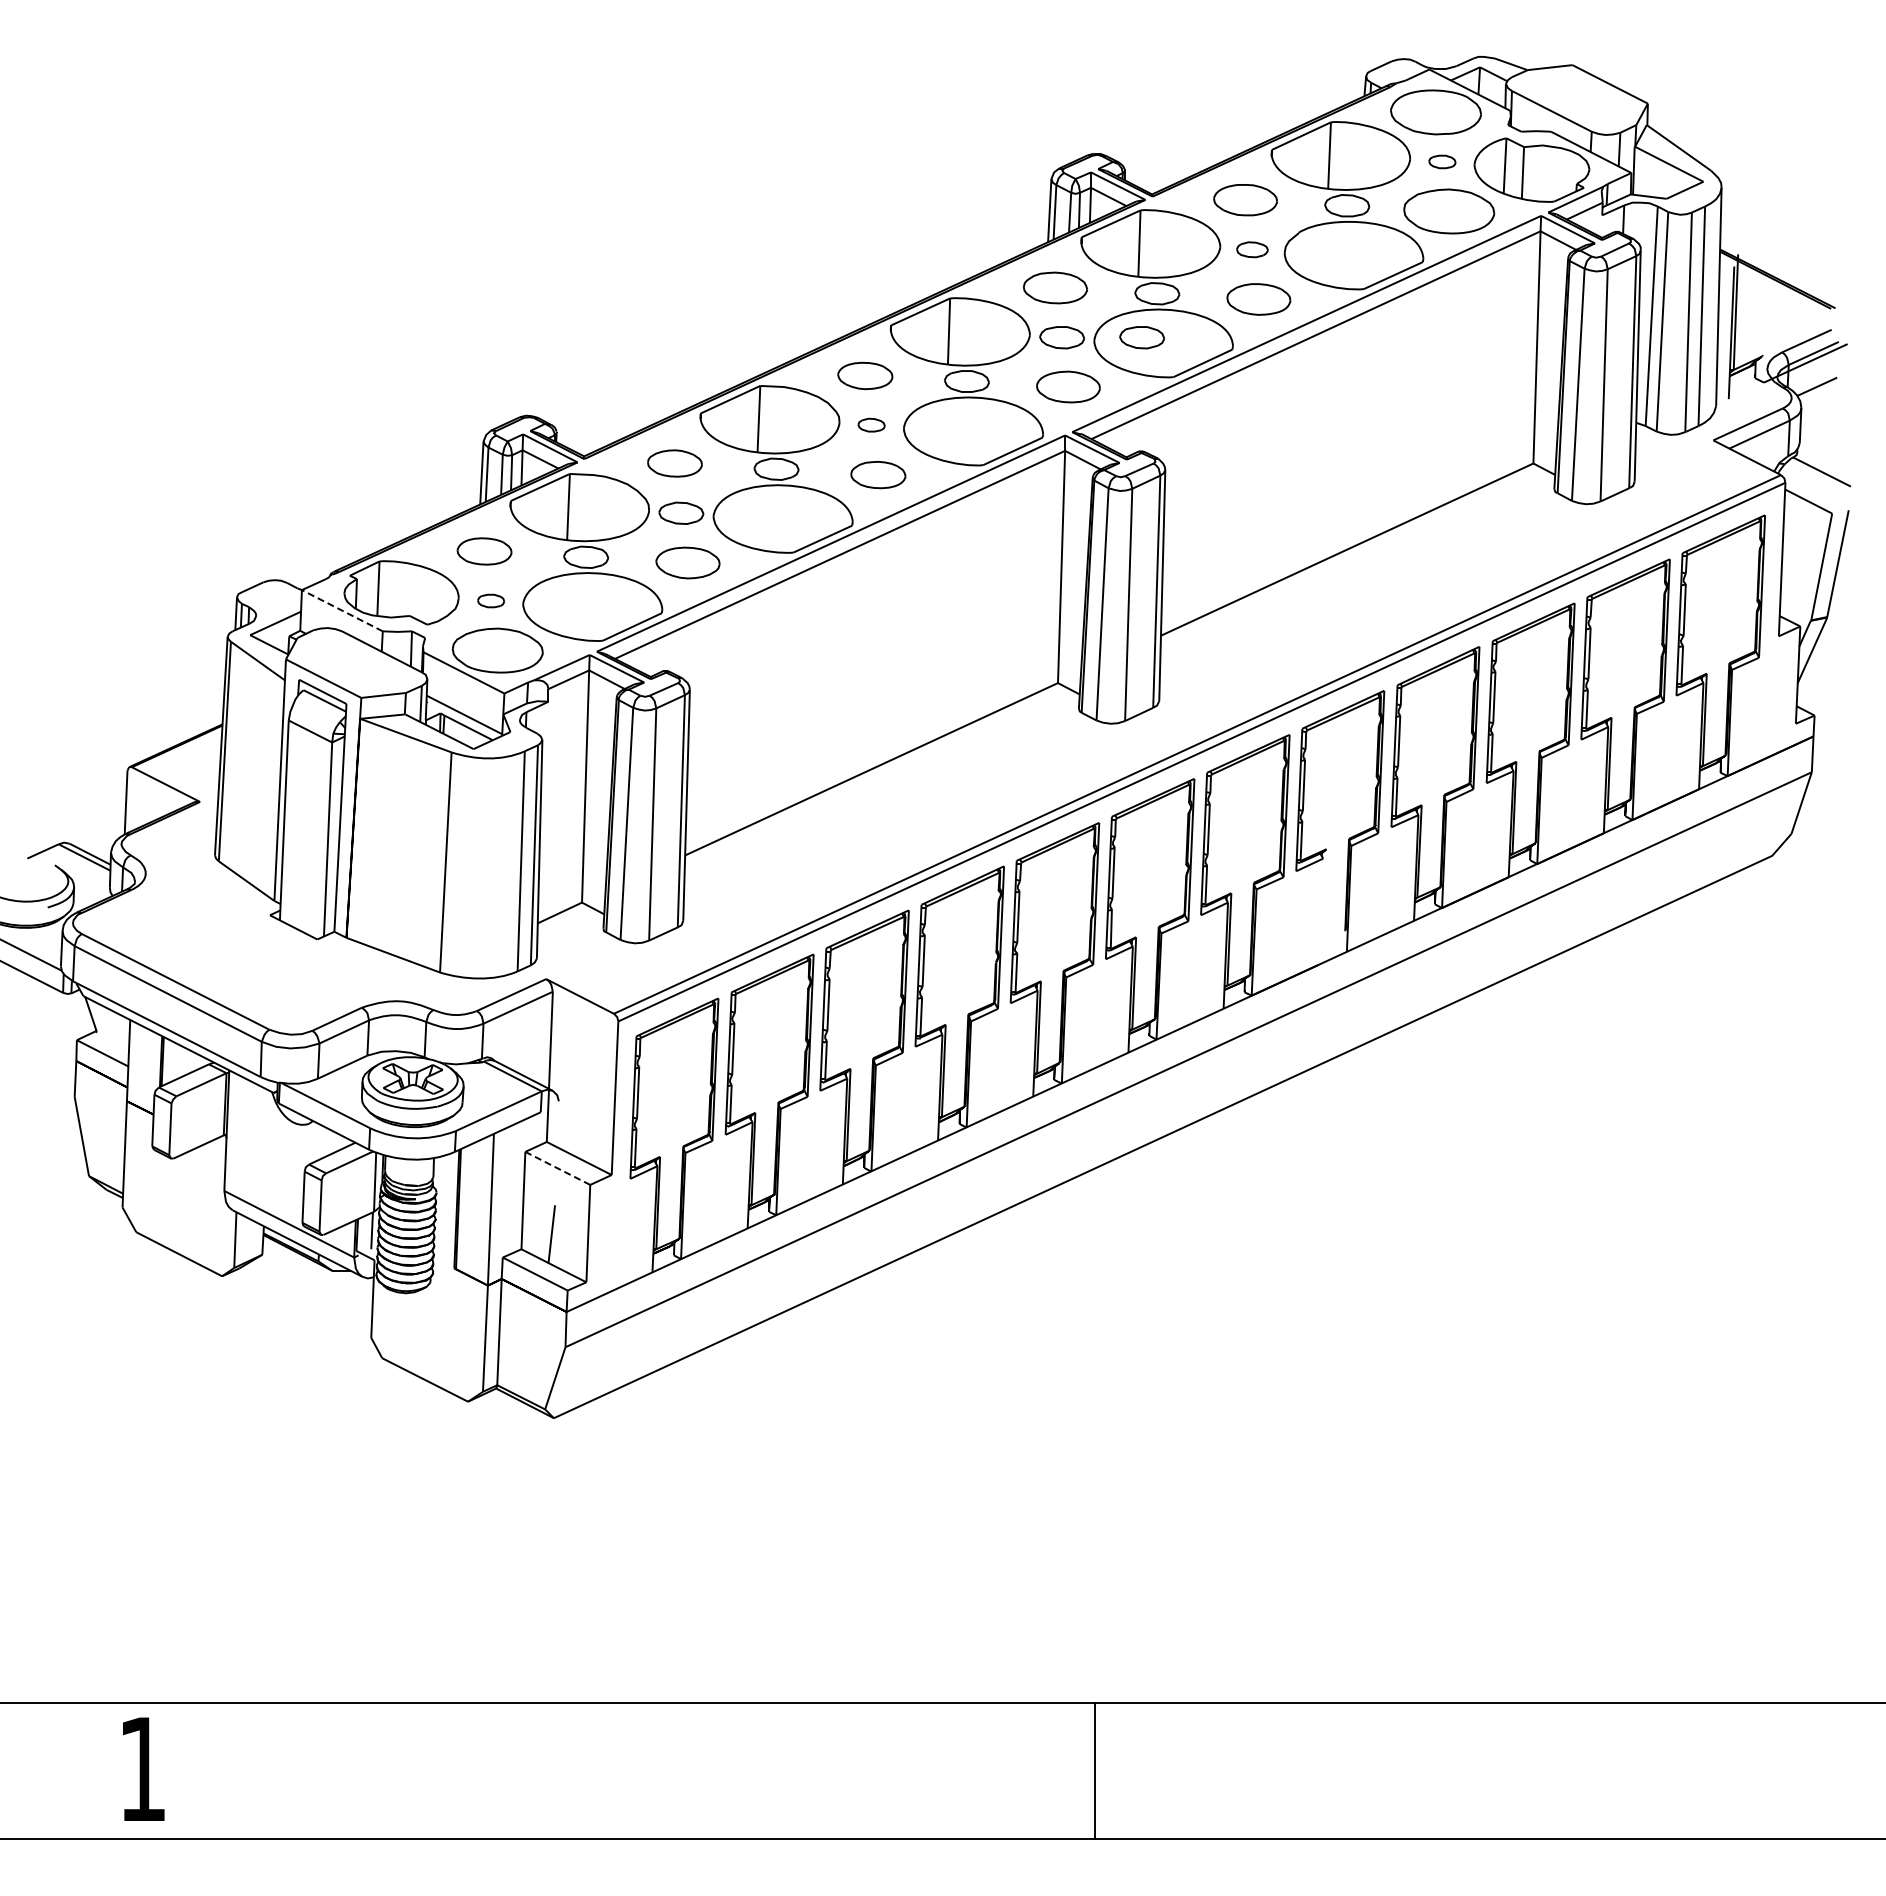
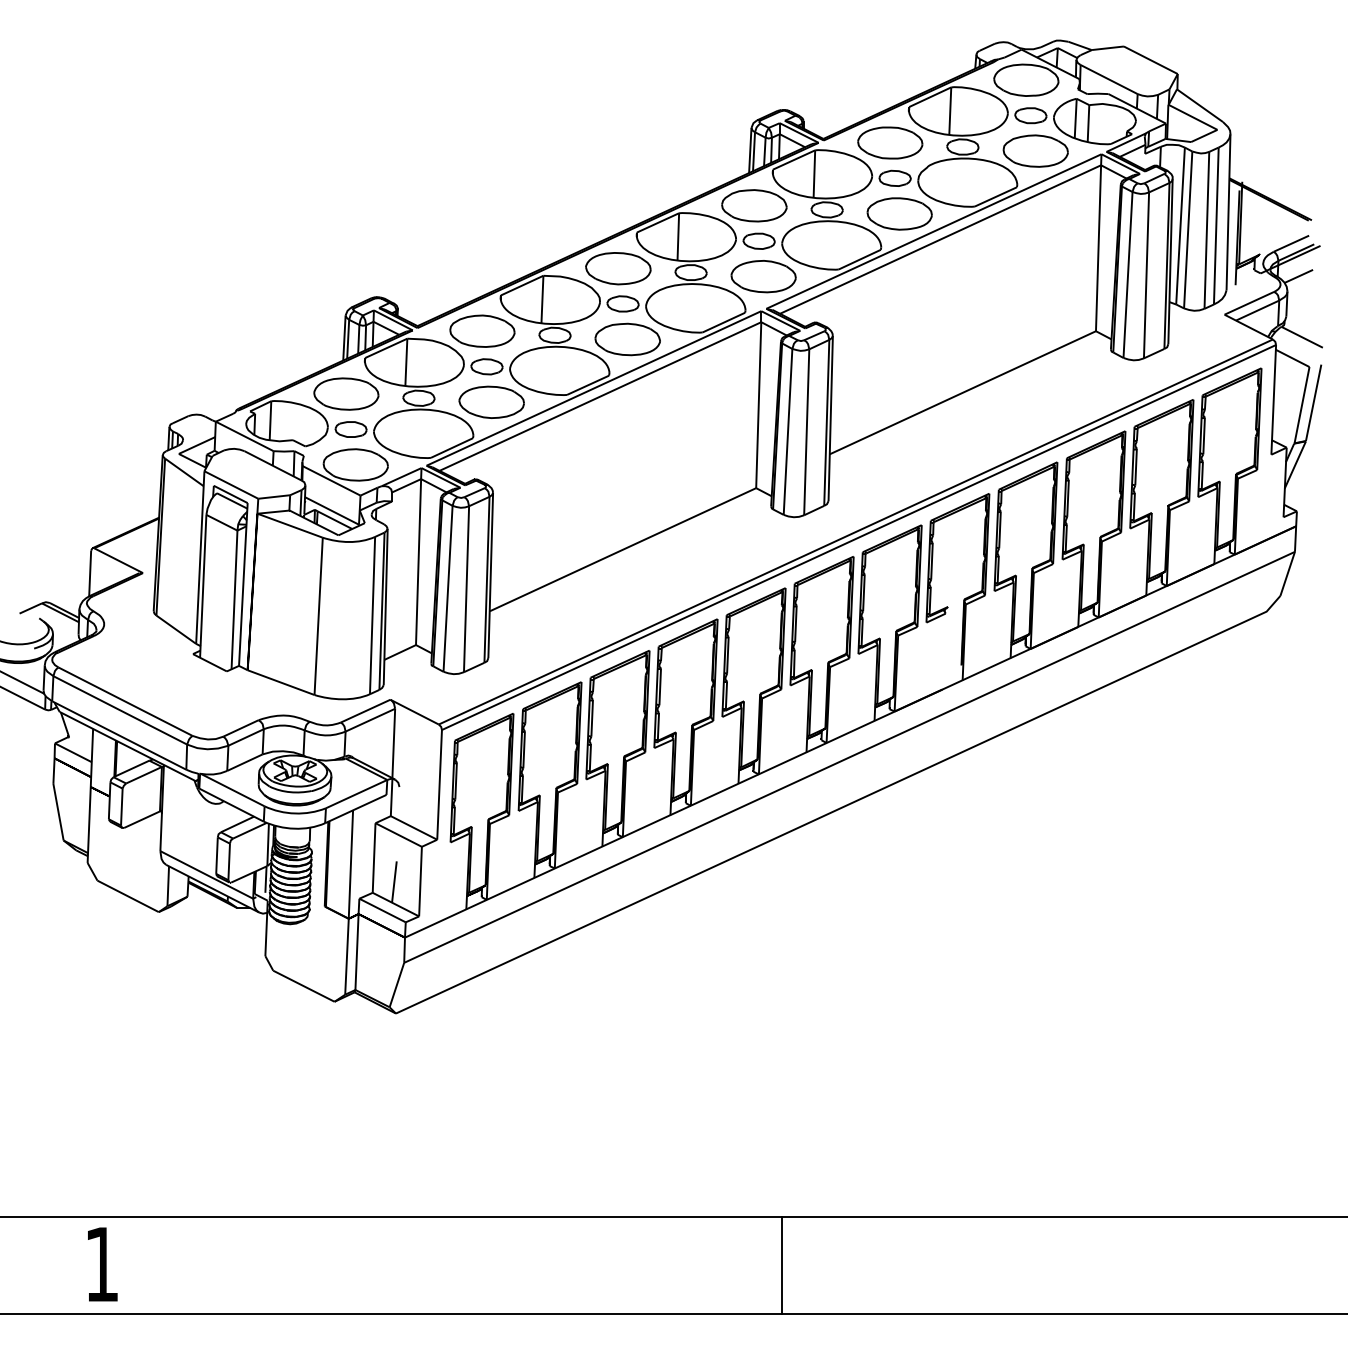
part: (1442, 161) -> (1030, 115), size x1.67
part: (1245, 199) -> (890, 142), size x1.43
part: (1252, 249) -> (895, 178), size x1.43
part: (1055, 287) -> (754, 205), size x1.43
part: (1258, 299) -> (899, 214), size x1.43
part: (1141, 337) -> (815, 241), removed
part: (865, 375) -> (618, 268), size x1.67
part: (1068, 386) -> (763, 276), size x1.43
part: (871, 424) -> (622, 303), size x1.67
part: (674, 463) -> (482, 331), size x1.67
part: (878, 474) -> (627, 339), size x1.67
part: (484, 551) -> (346, 394), size x1.67
part: (687, 562) -> (491, 401), size x1.43
part: (490, 600) -> (350, 429), size x1.67
line: (341, 610) -> (244, 436), dashed -> solid
line: (557, 1168) -> (398, 835), dashed -> solid

